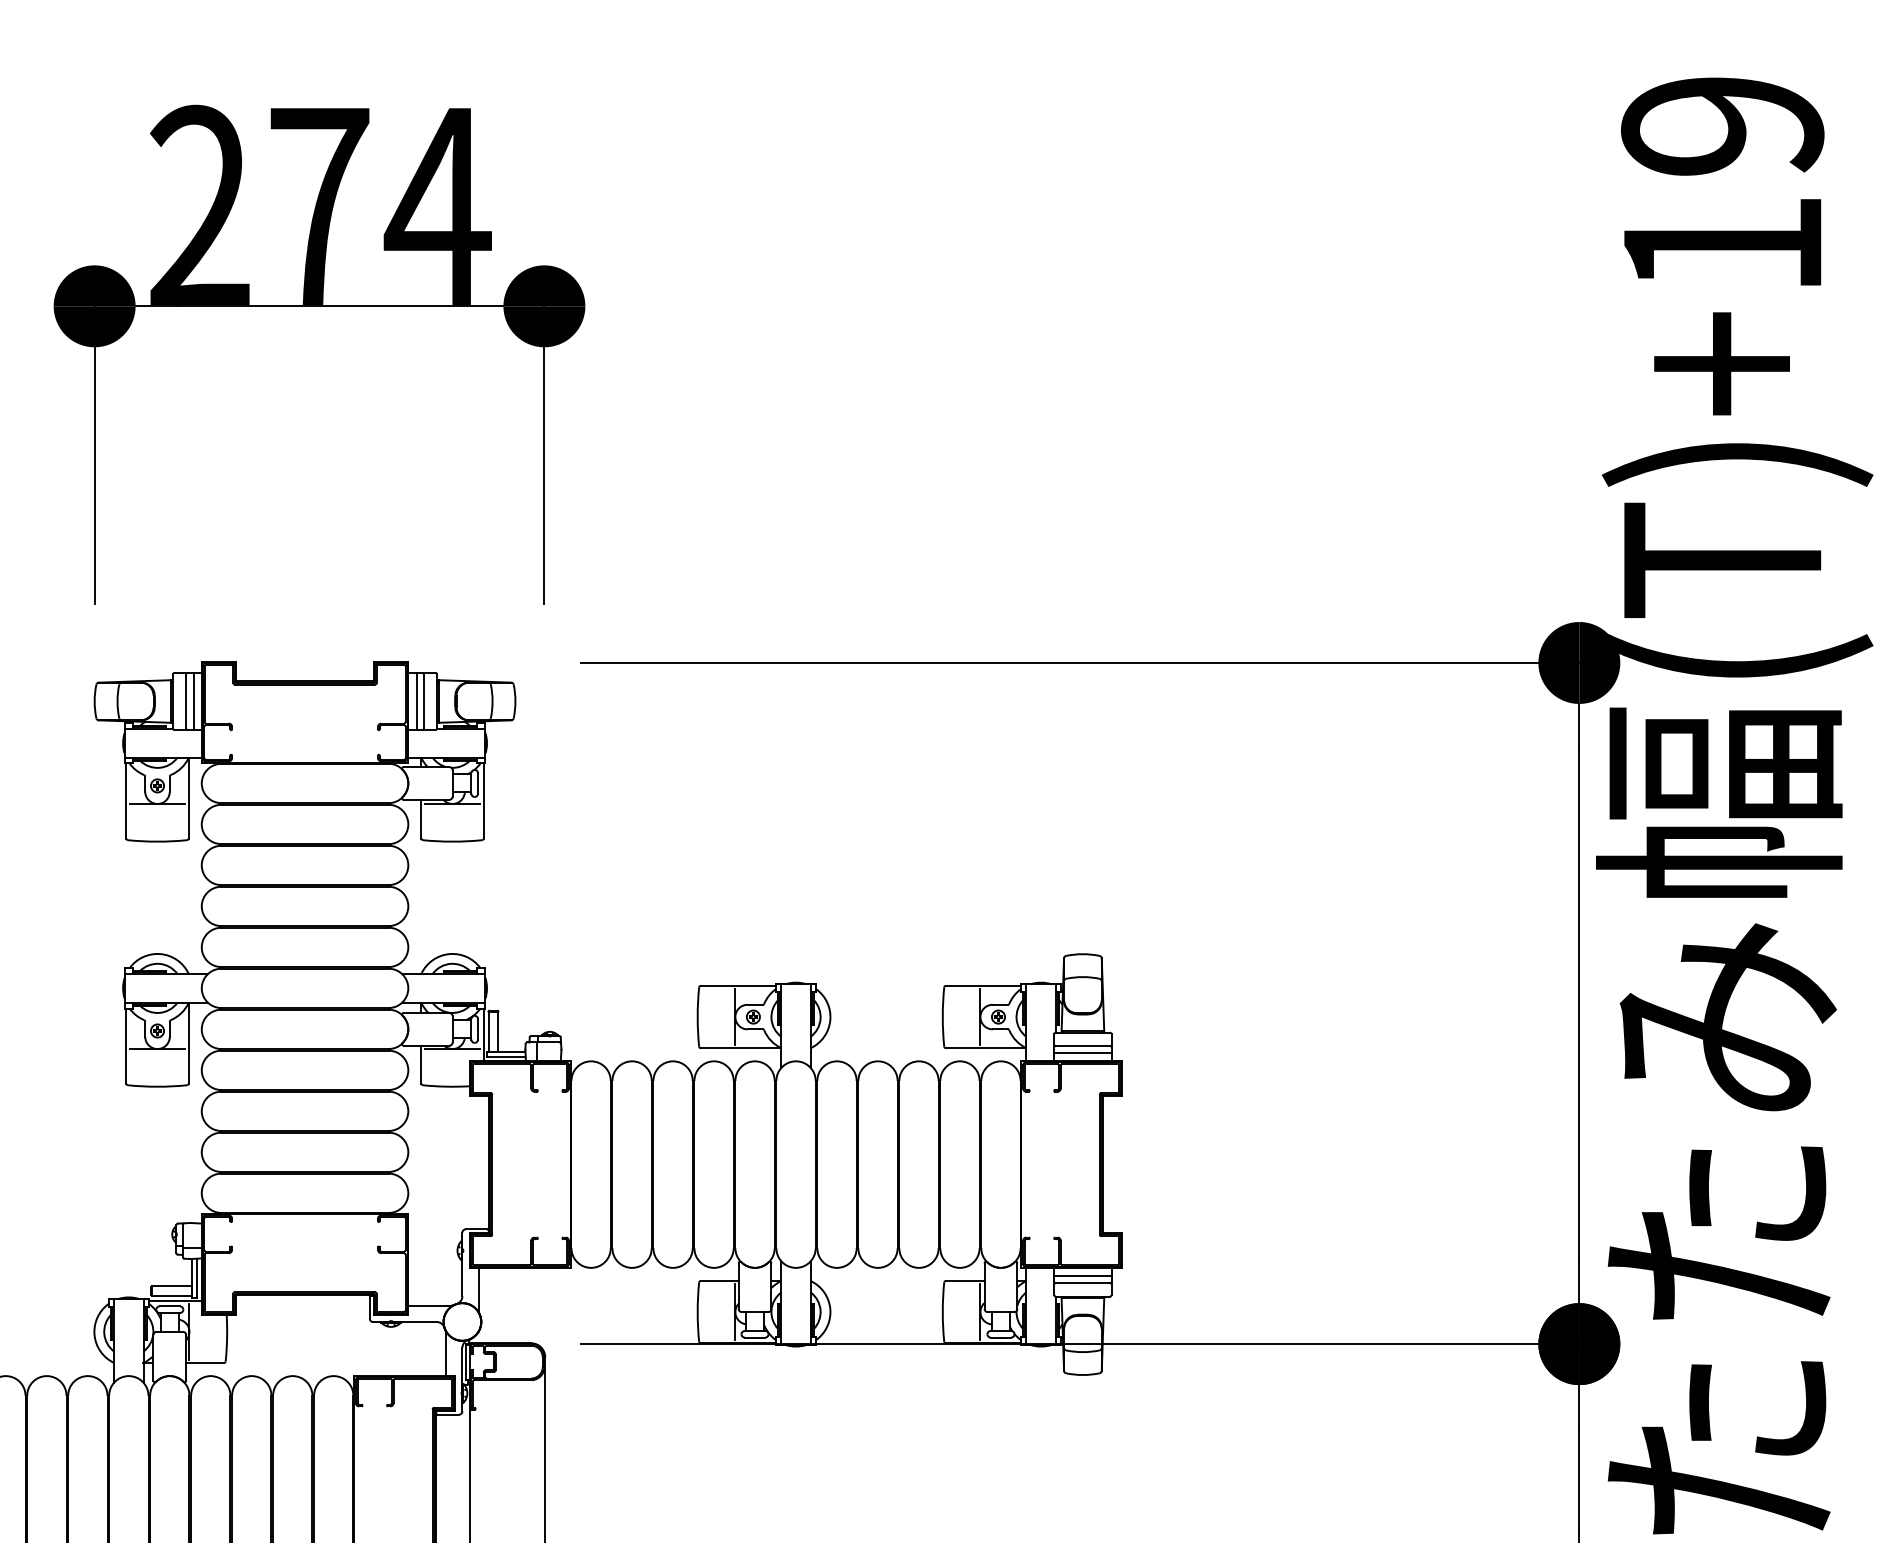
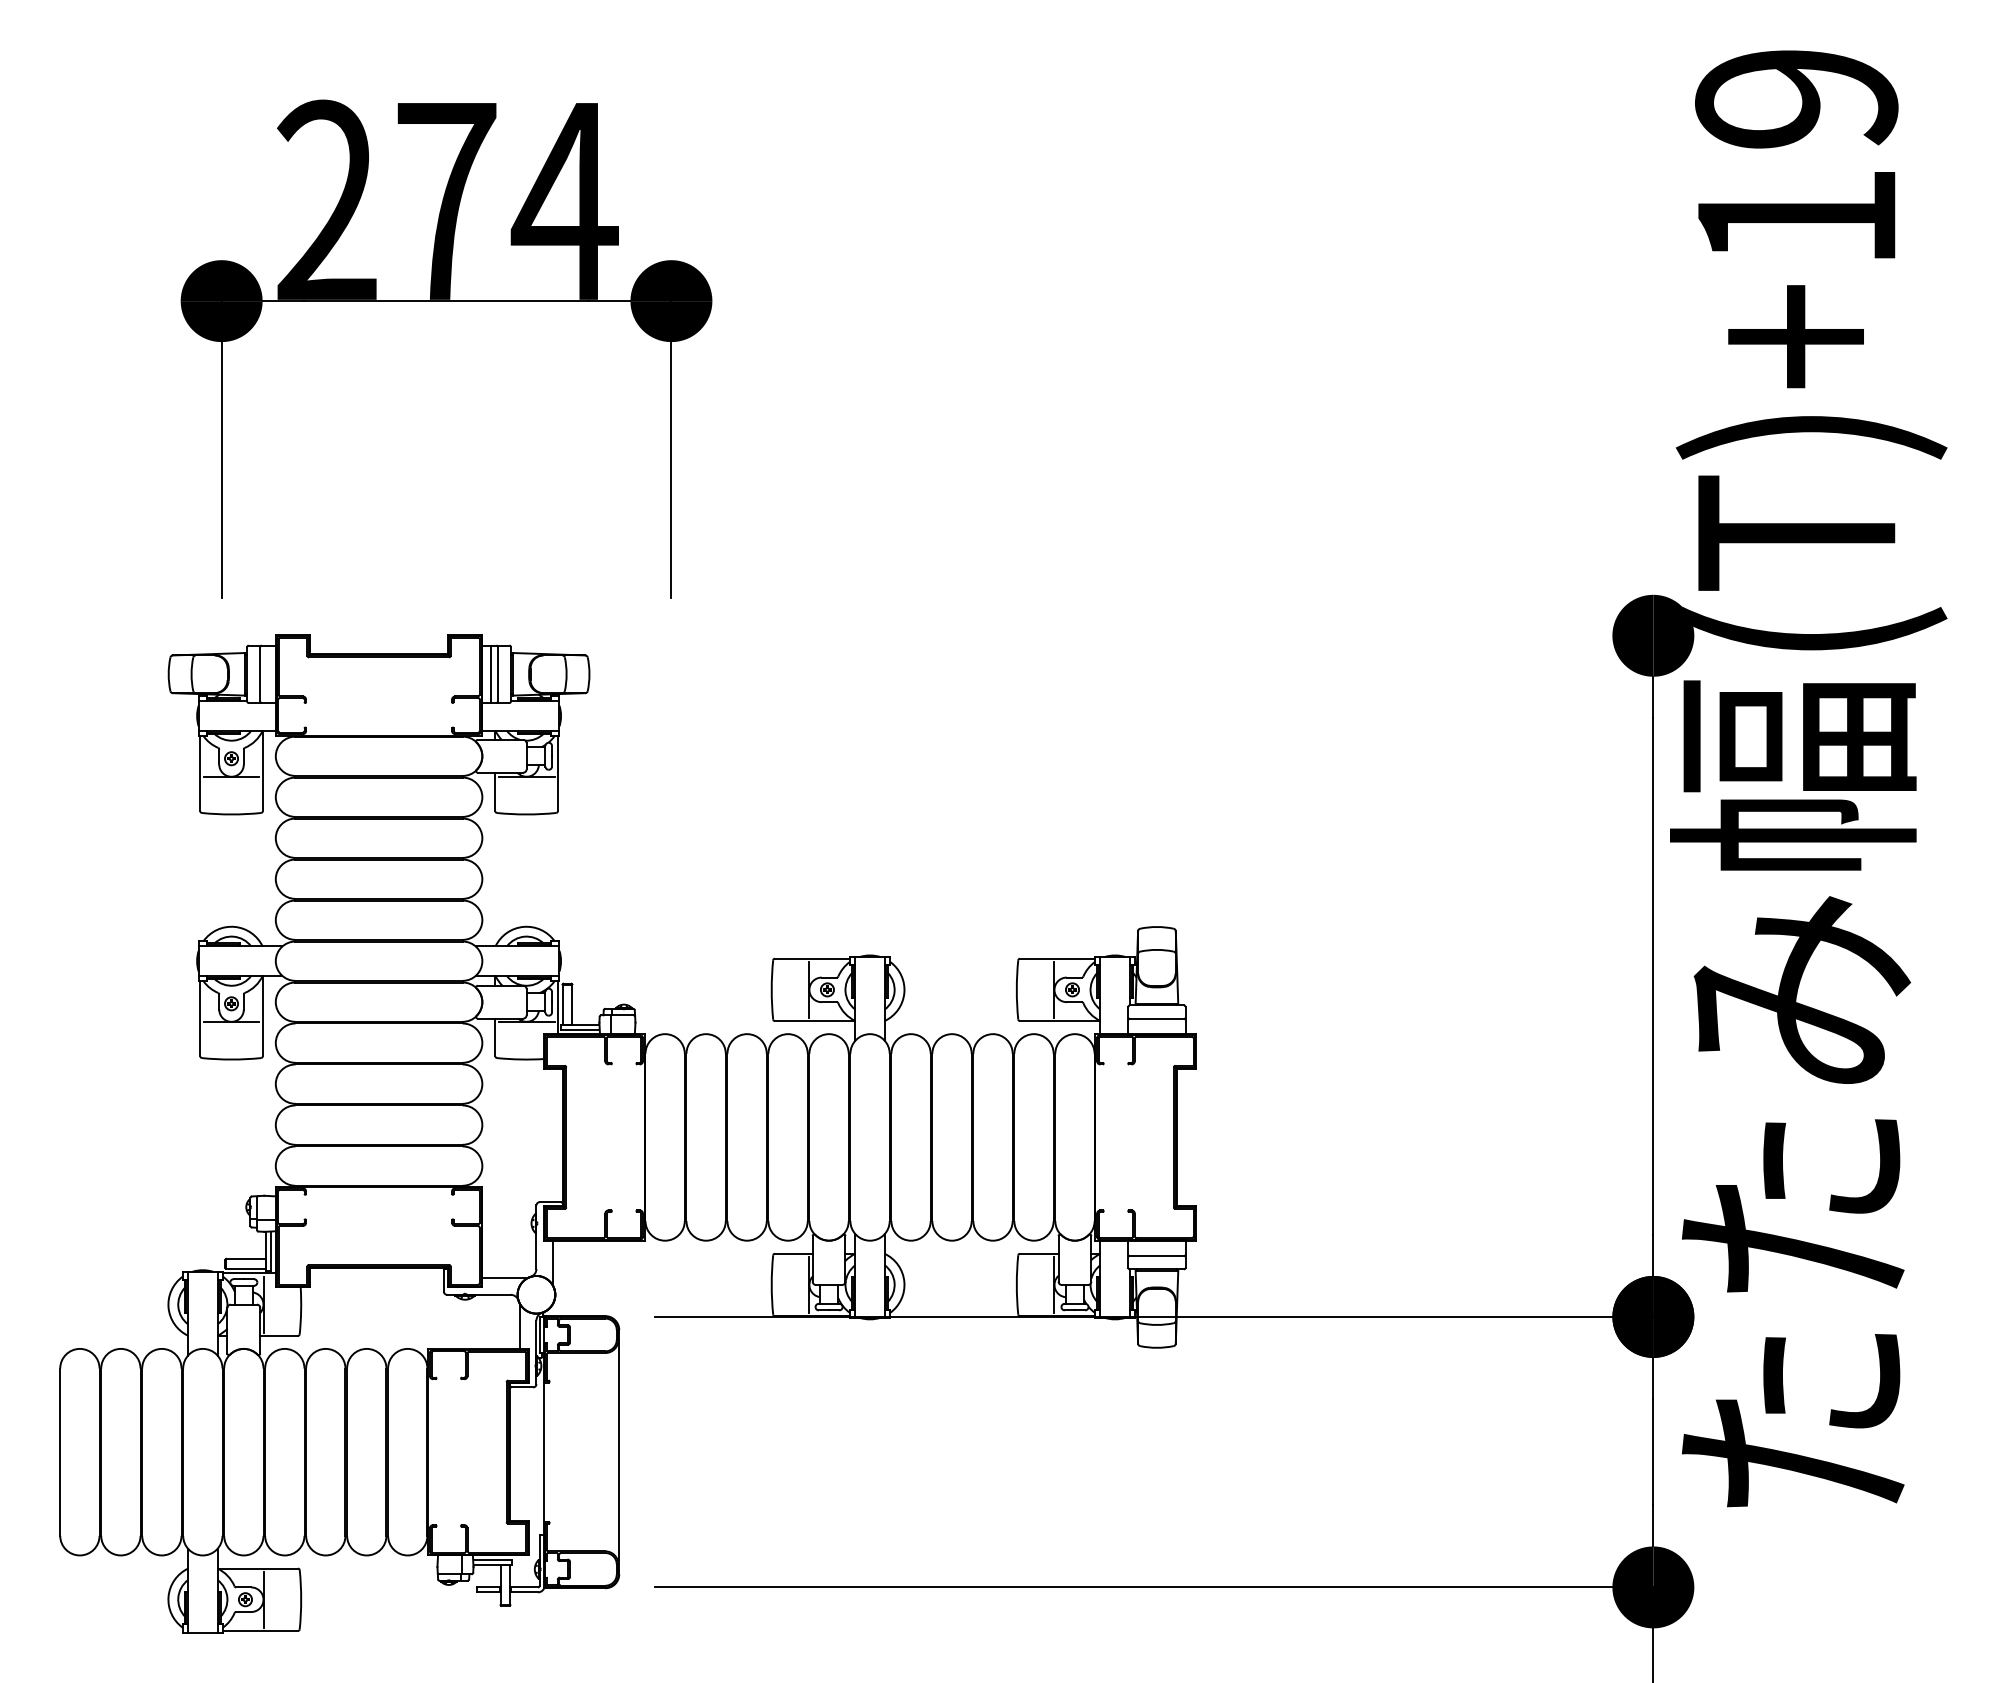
part: (319, 306) -> (446, 301), moved
line: (1081, 662) -> (1155, 635), removed
line: (193, 701) -> (267, 674), removed
line: (1082, 1052) -> (1156, 1025), removed
line: (1082, 1275) -> (1156, 1248), removed

